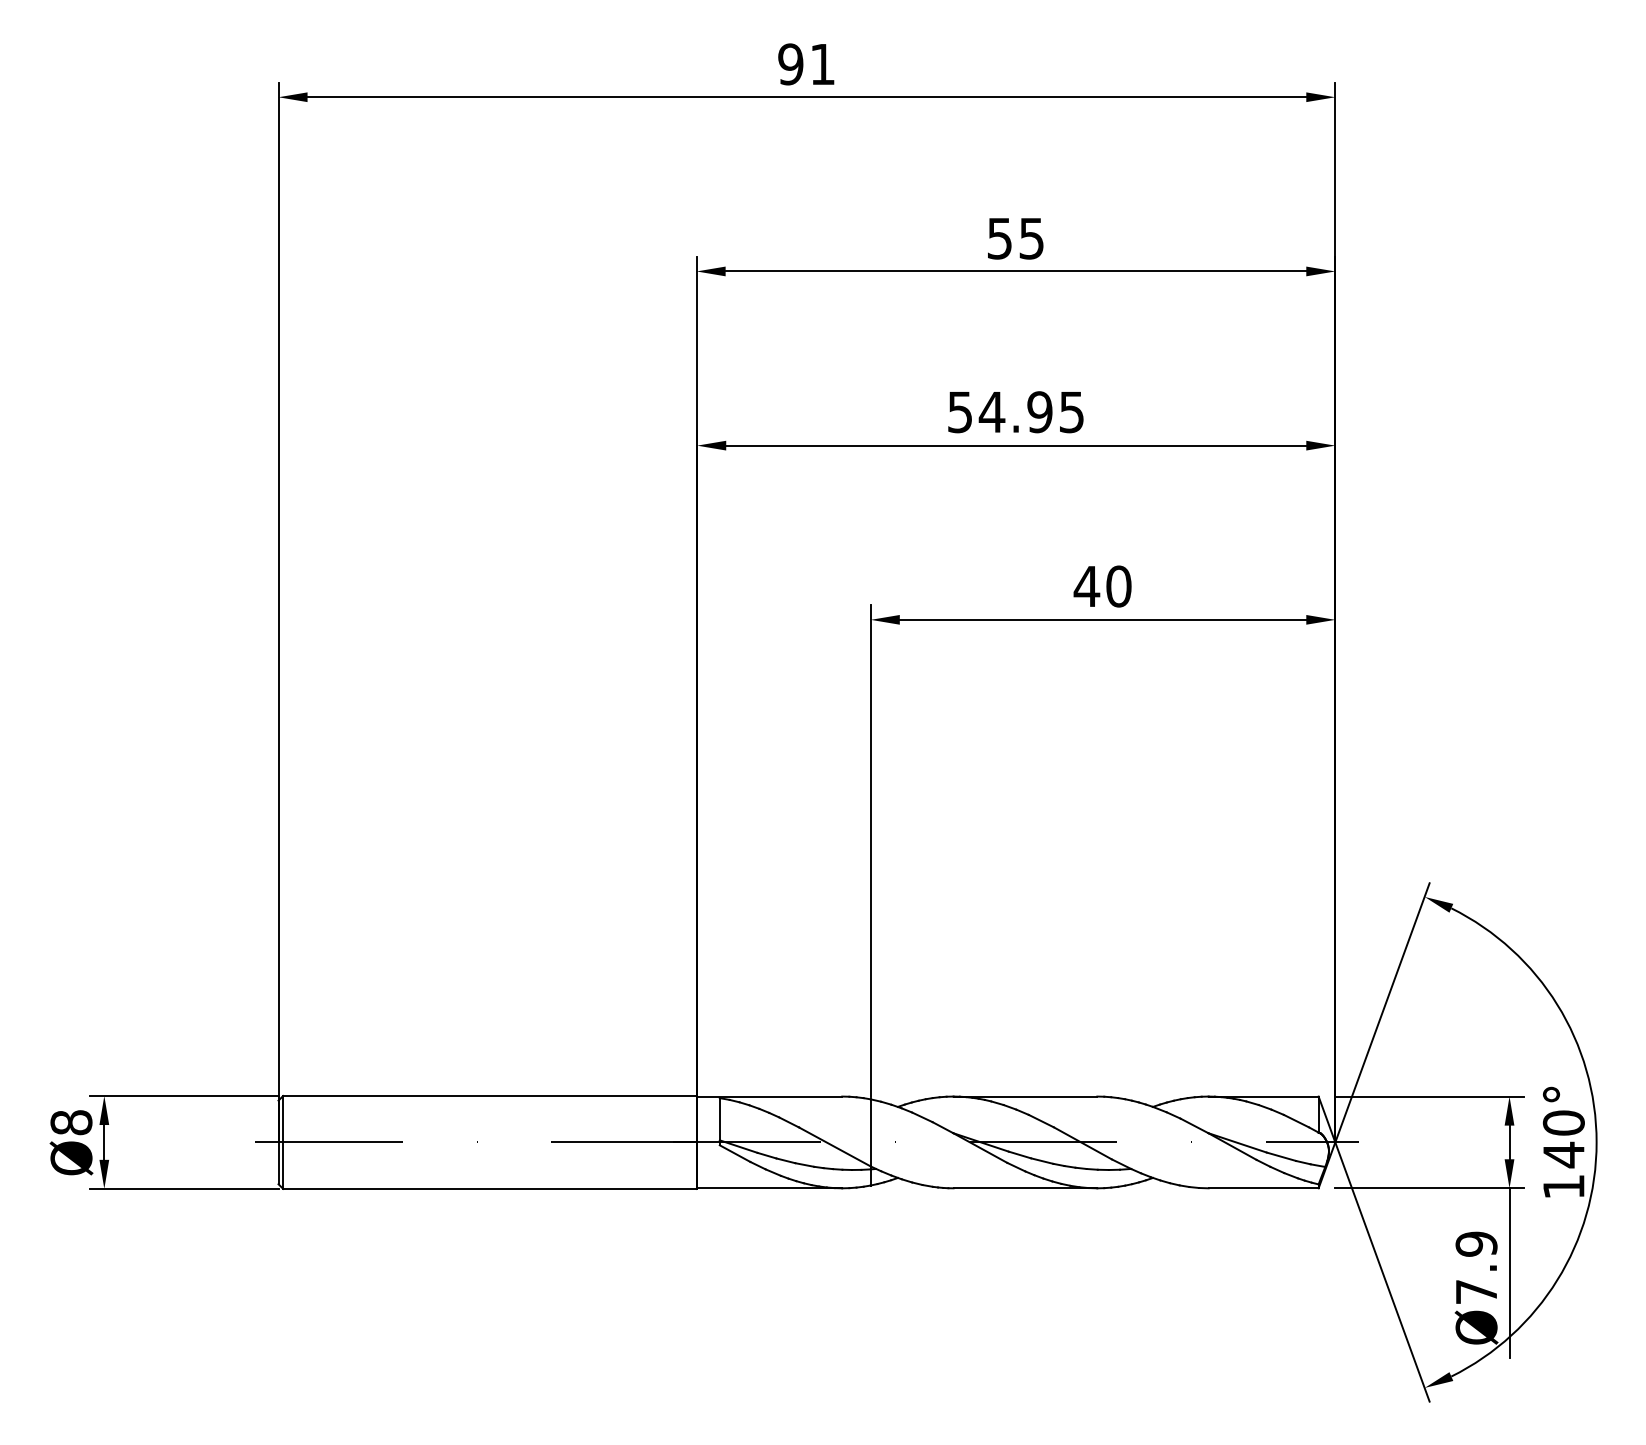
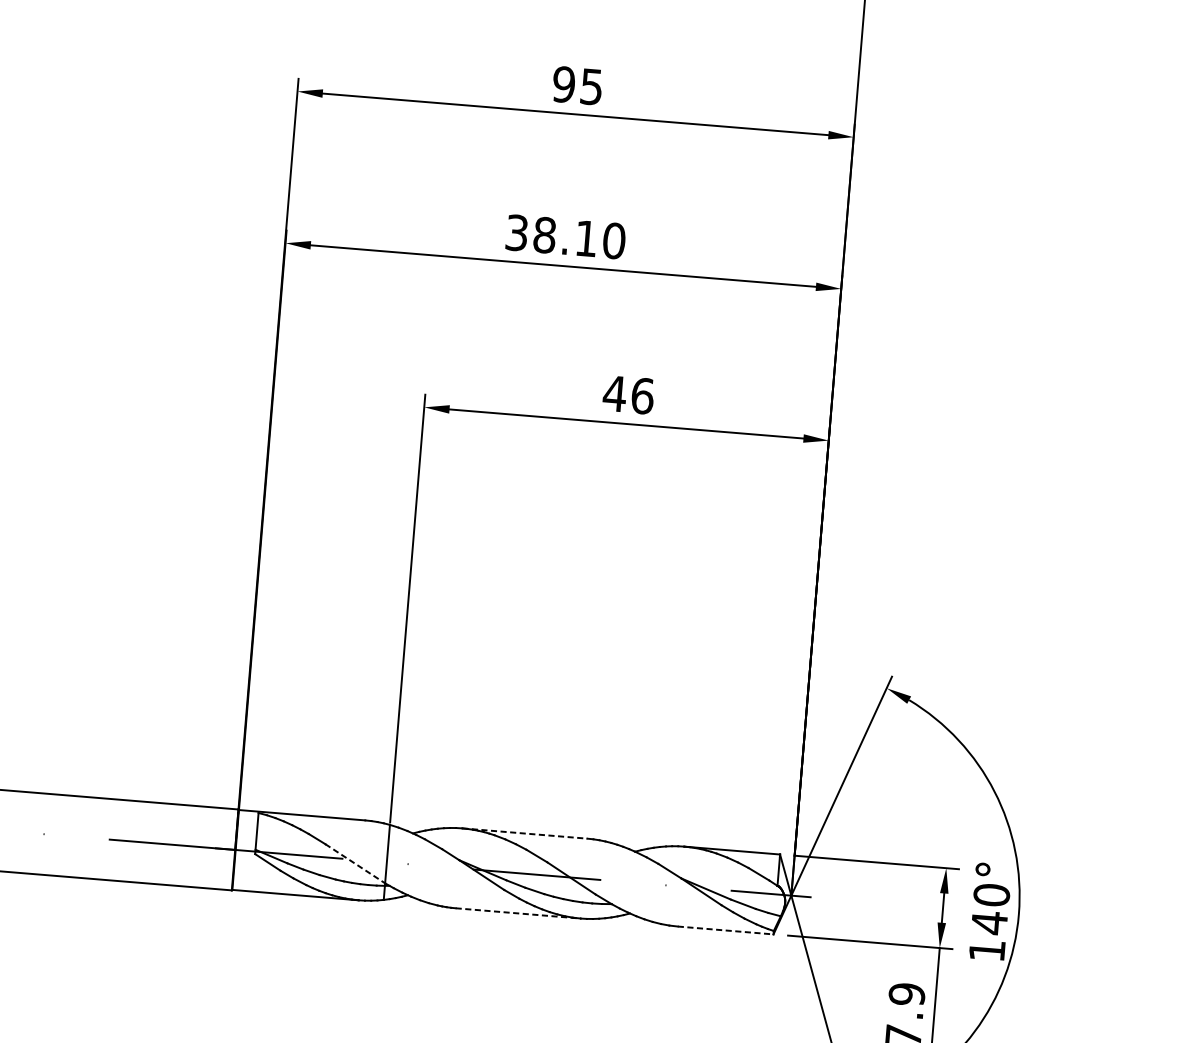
text: (999, 238) -> (563, 84), 55 -> 95
text: (1016, 412) -> (565, 237), 54.95 -> 38.10
text: (1118, 586) -> (642, 396), 40 -> 46
line: (1025, 1096) -> (524, 833), solid -> dashed
line: (834, 1146) -> (354, 863), solid -> dashed
line: (1025, 1188) -> (518, 913), solid -> dashed
line: (1263, 1188) -> (725, 930), solid -> dashed

